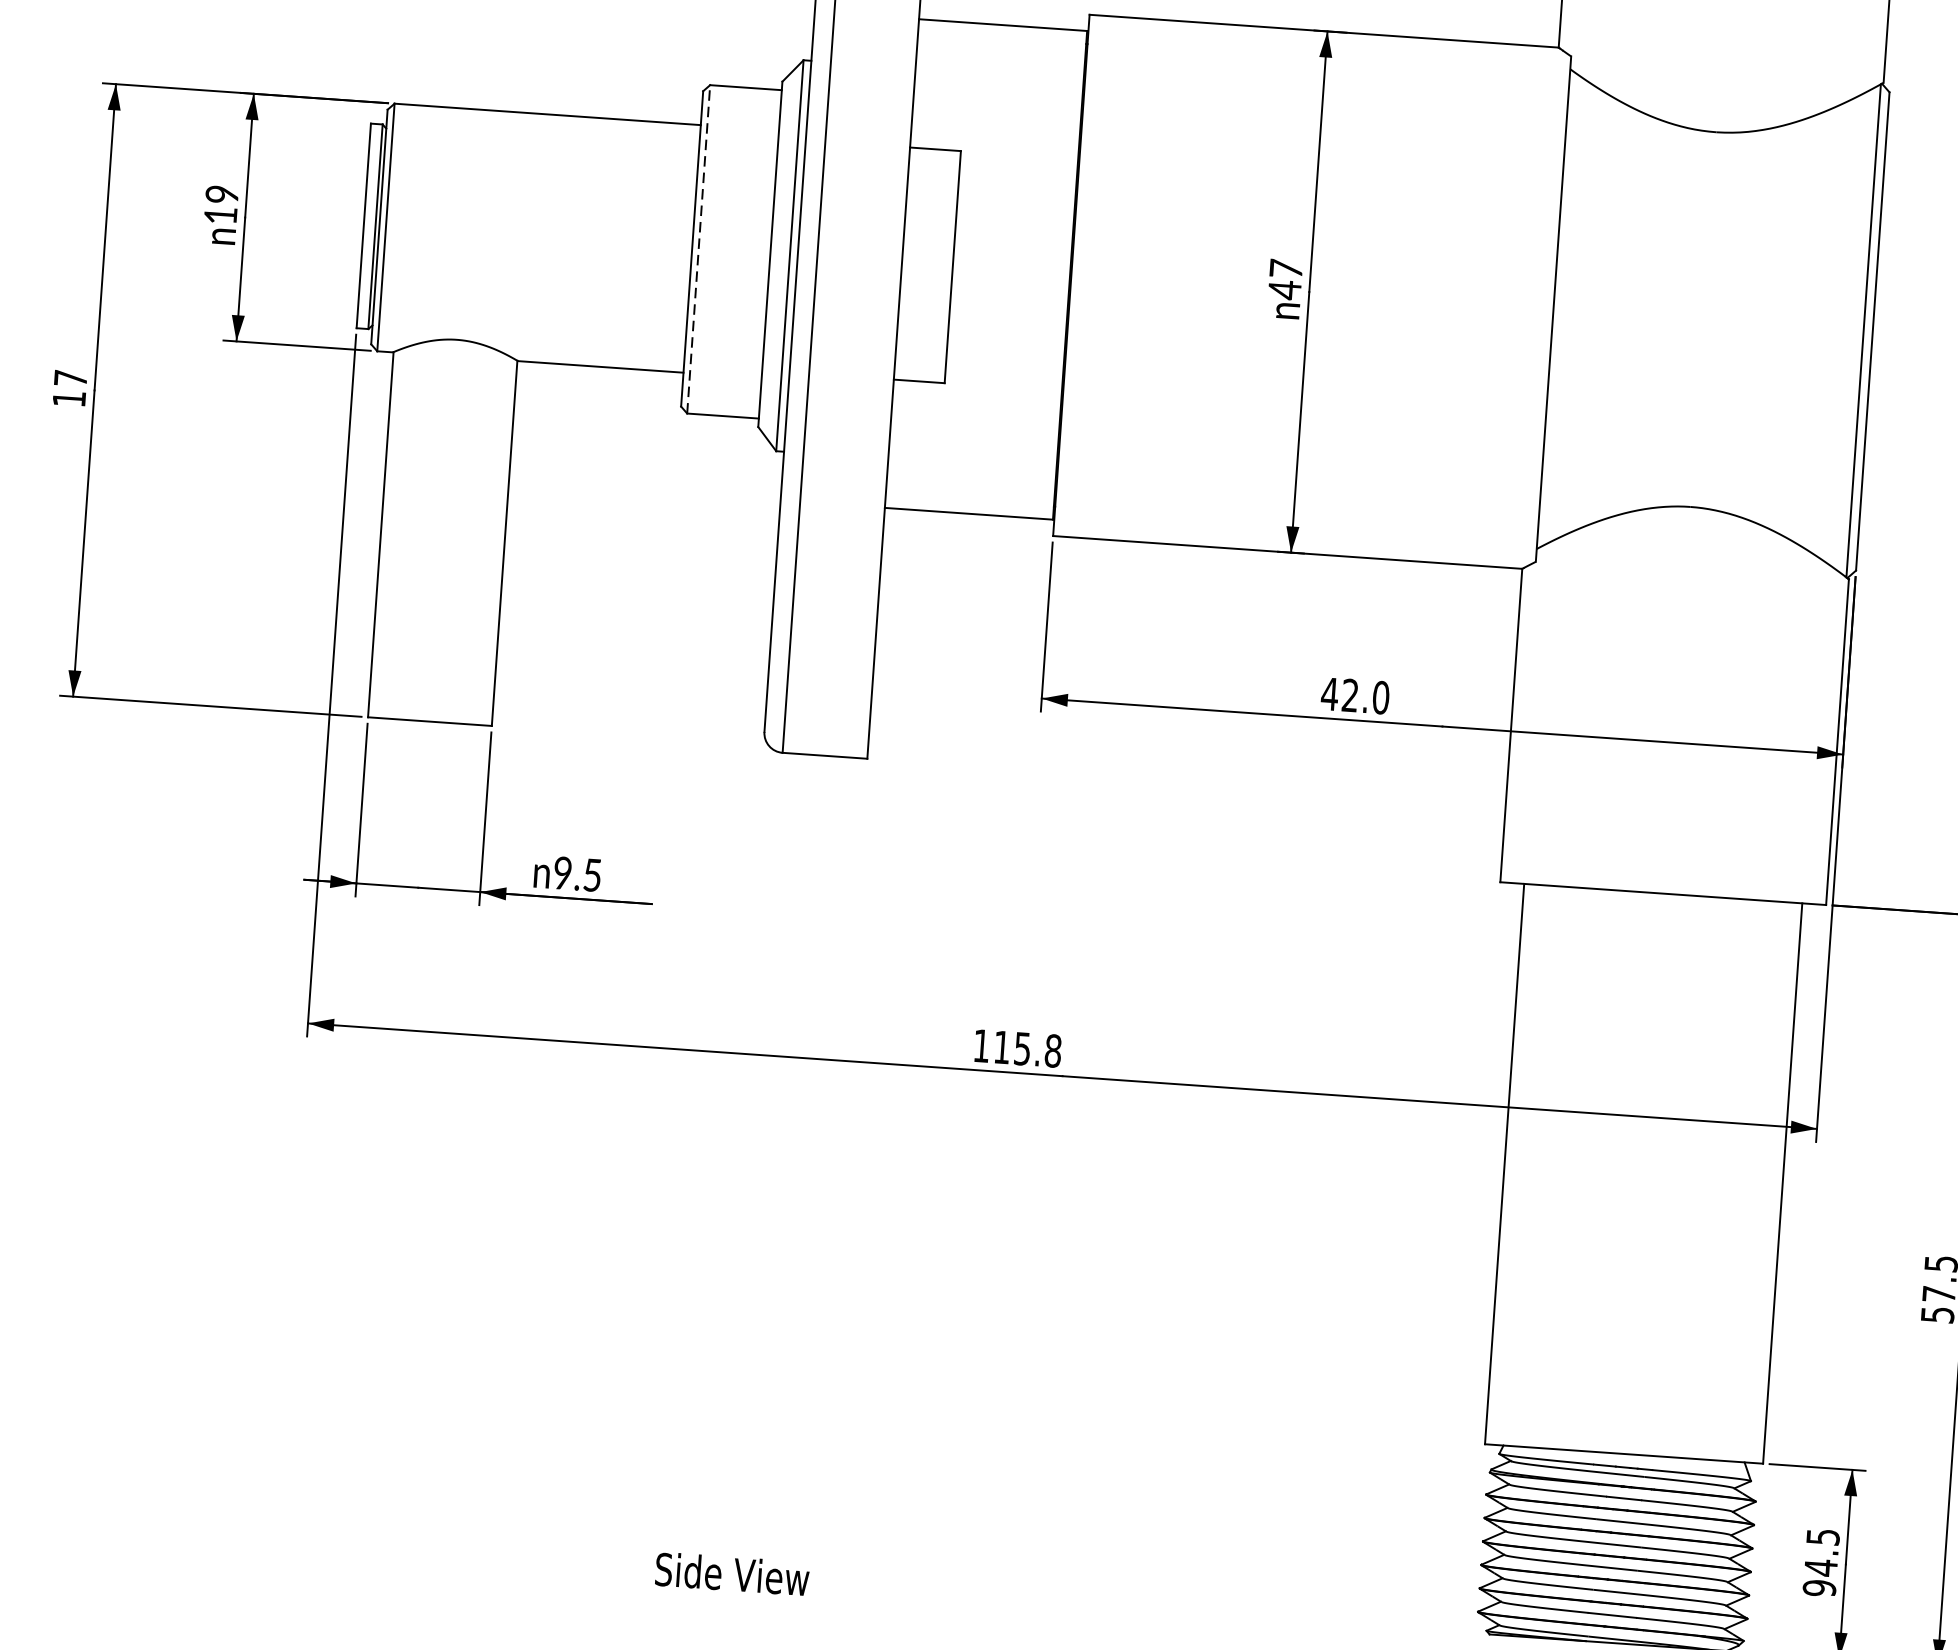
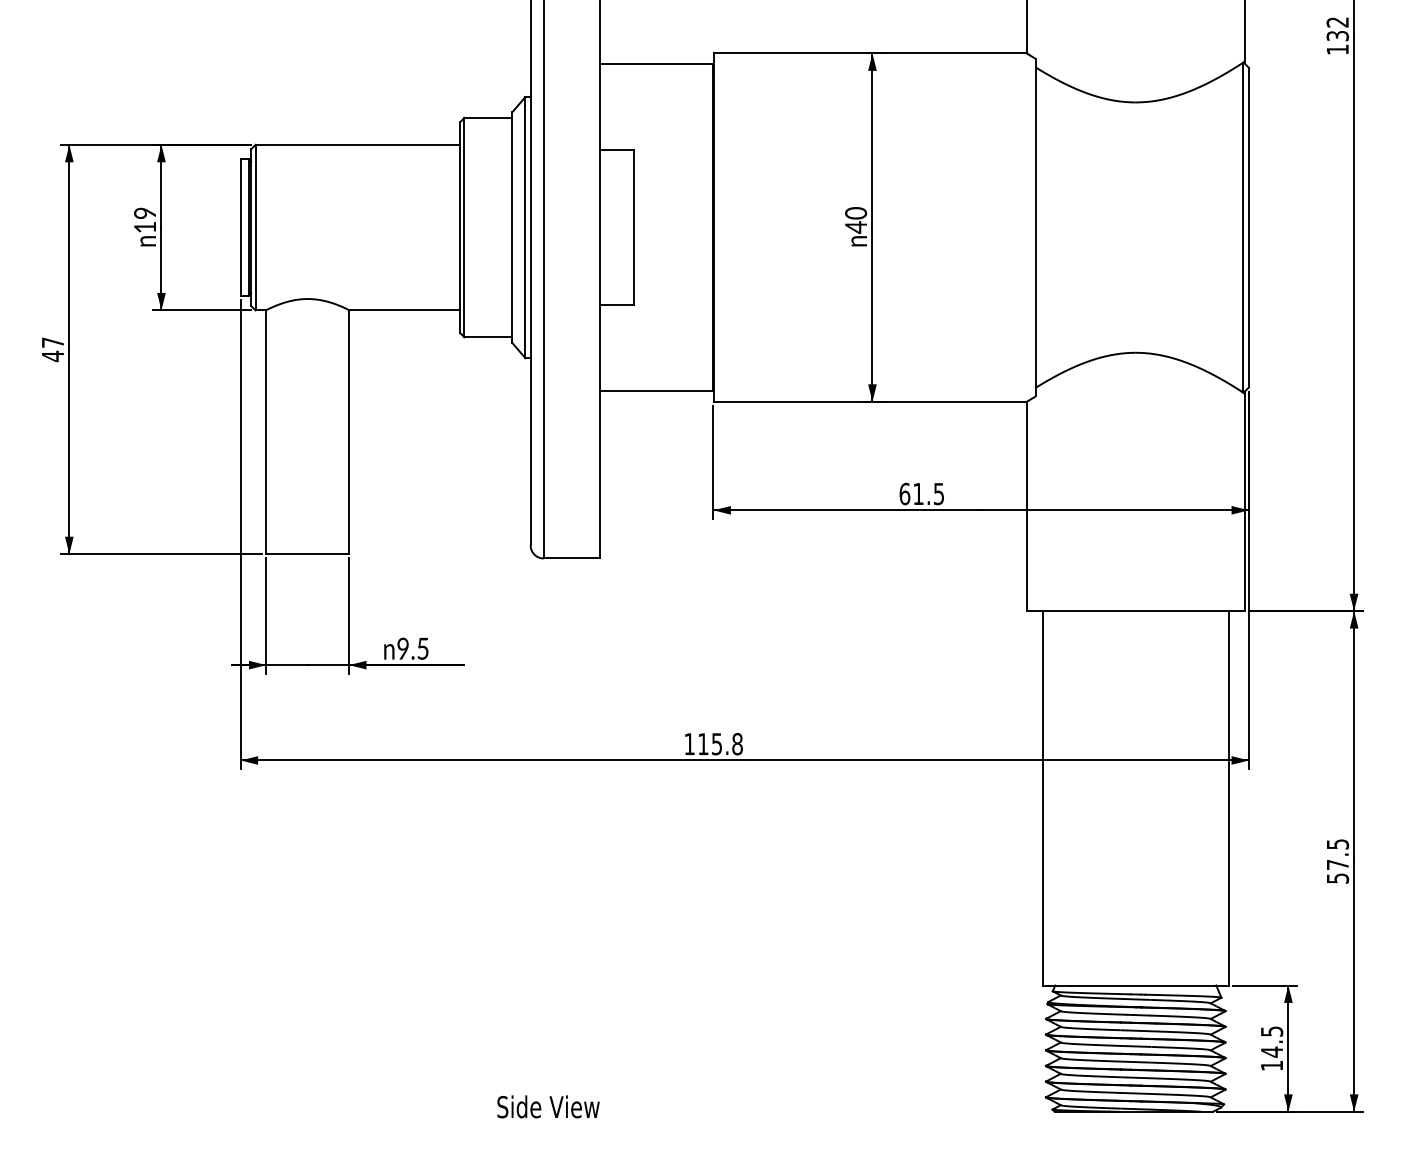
line: (698, 249) -> (464, 227), dashed -> solid
text: (1286, 269) -> (856, 213), 47 -> 40
text: (68, 399) -> (52, 356), 17 -> 47
text: (1354, 695) -> (921, 493), 42.0 -> 61.5
text: (1818, 1587) -> (1271, 1065), 94.5 -> 14.5

